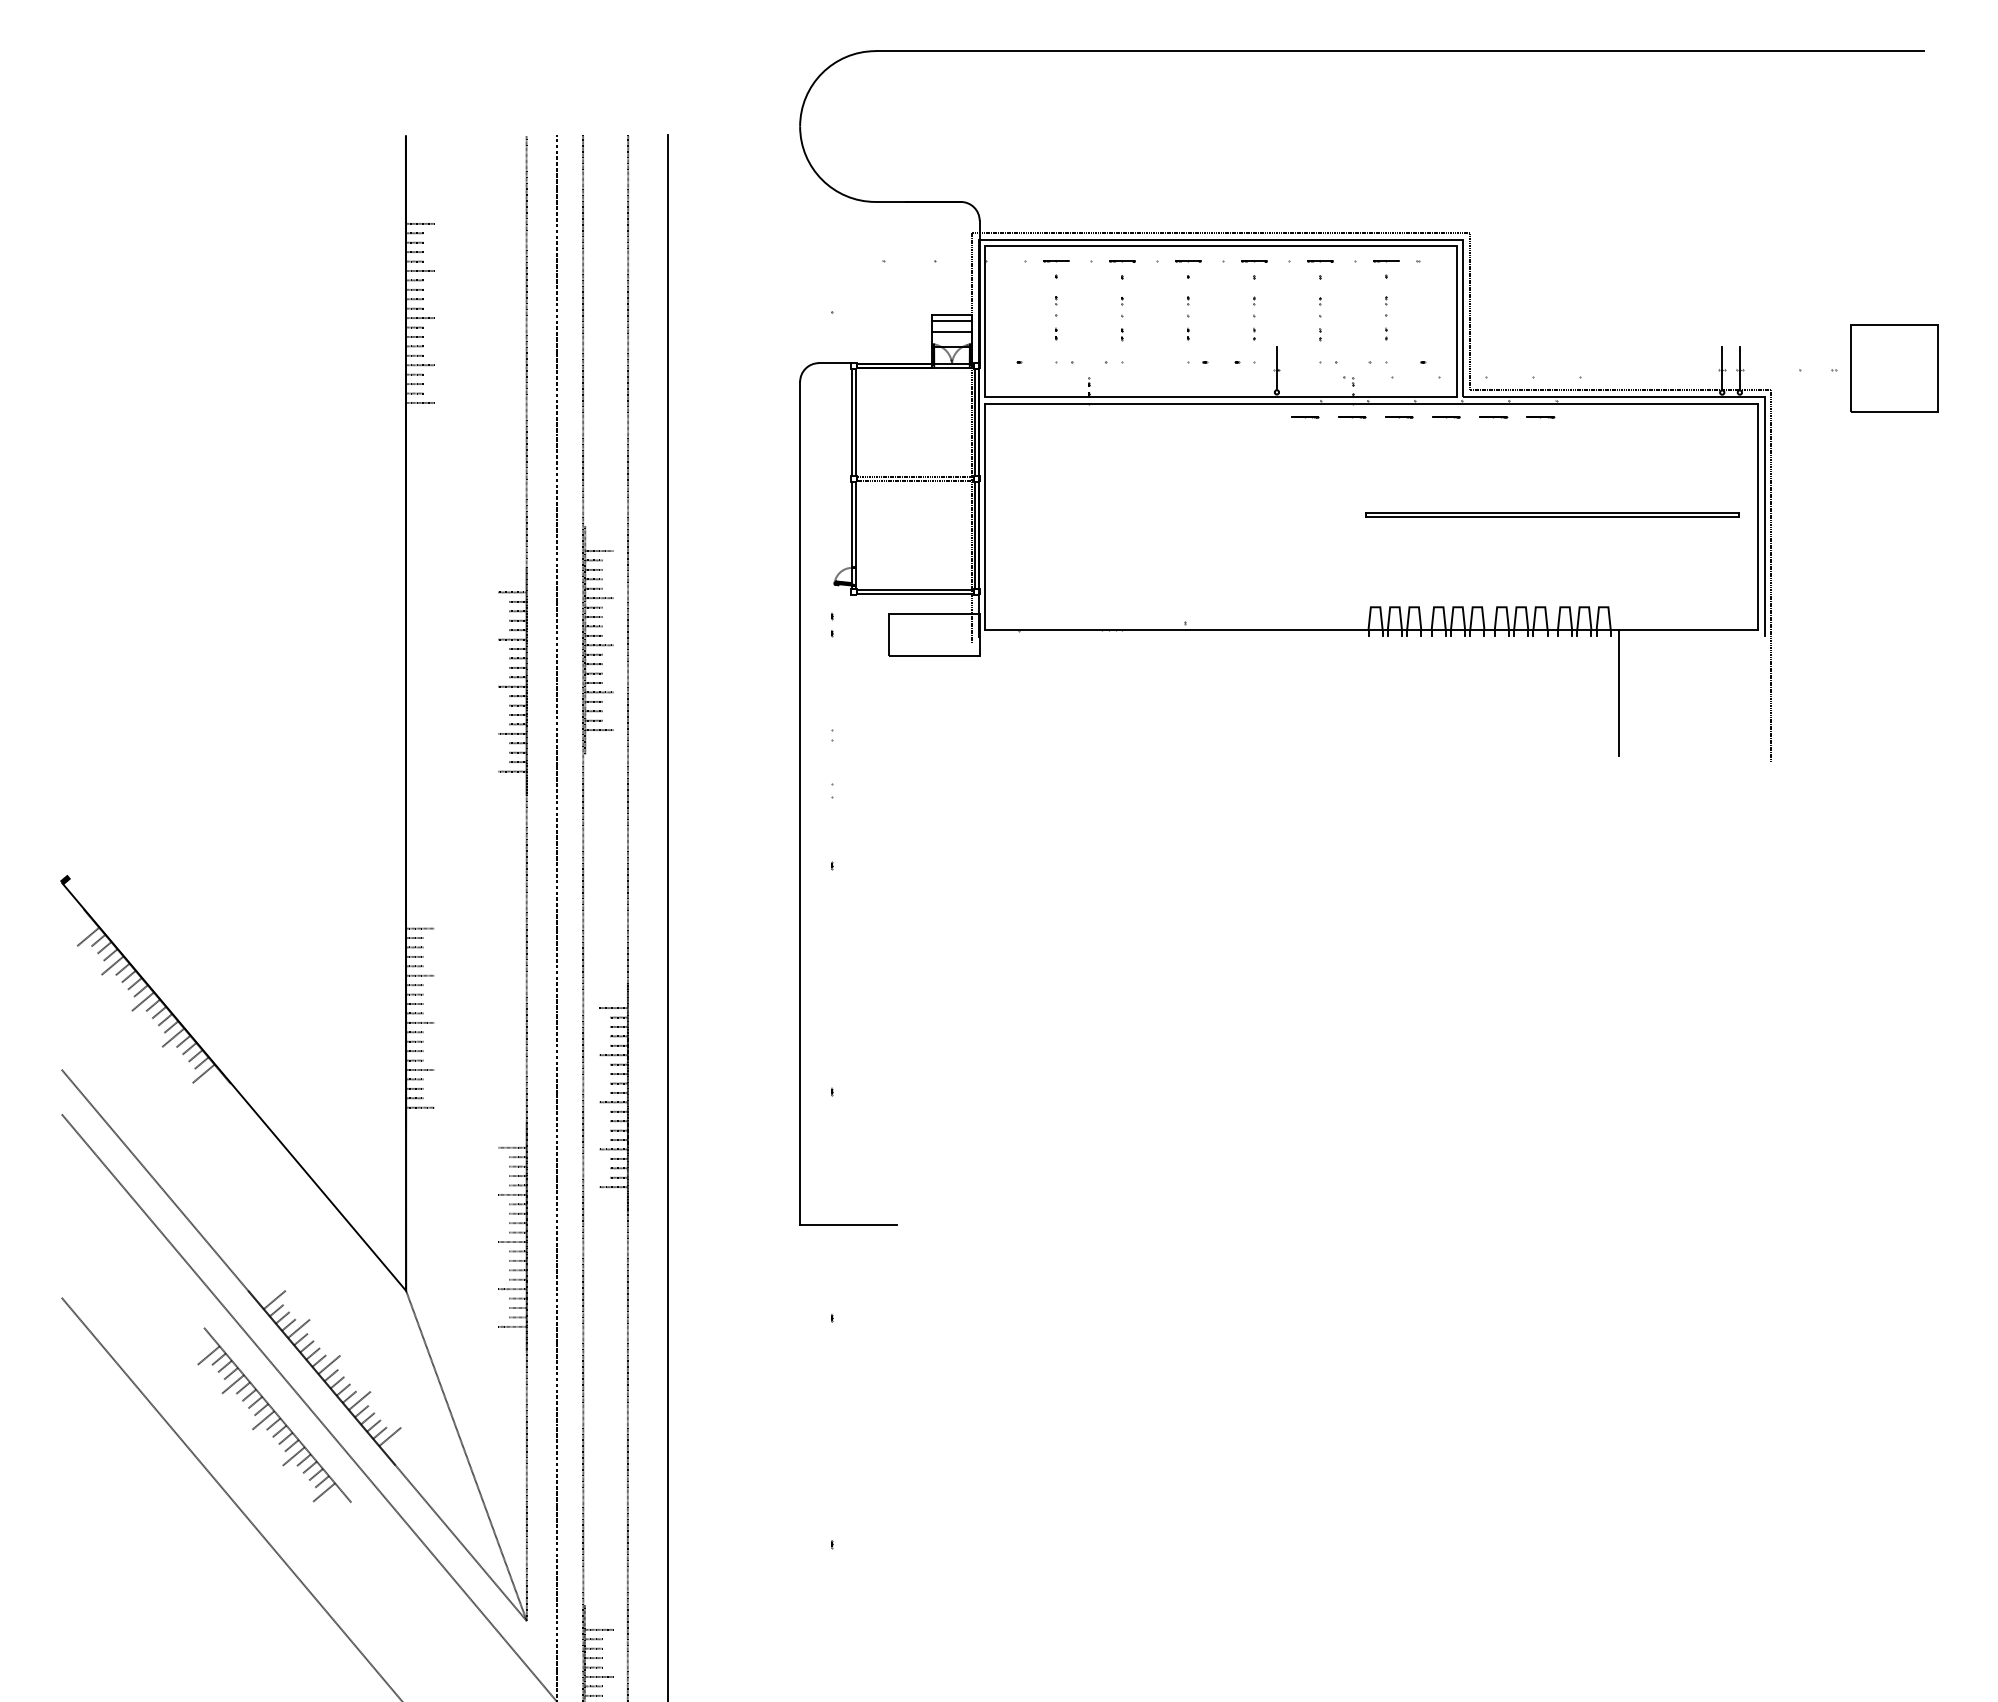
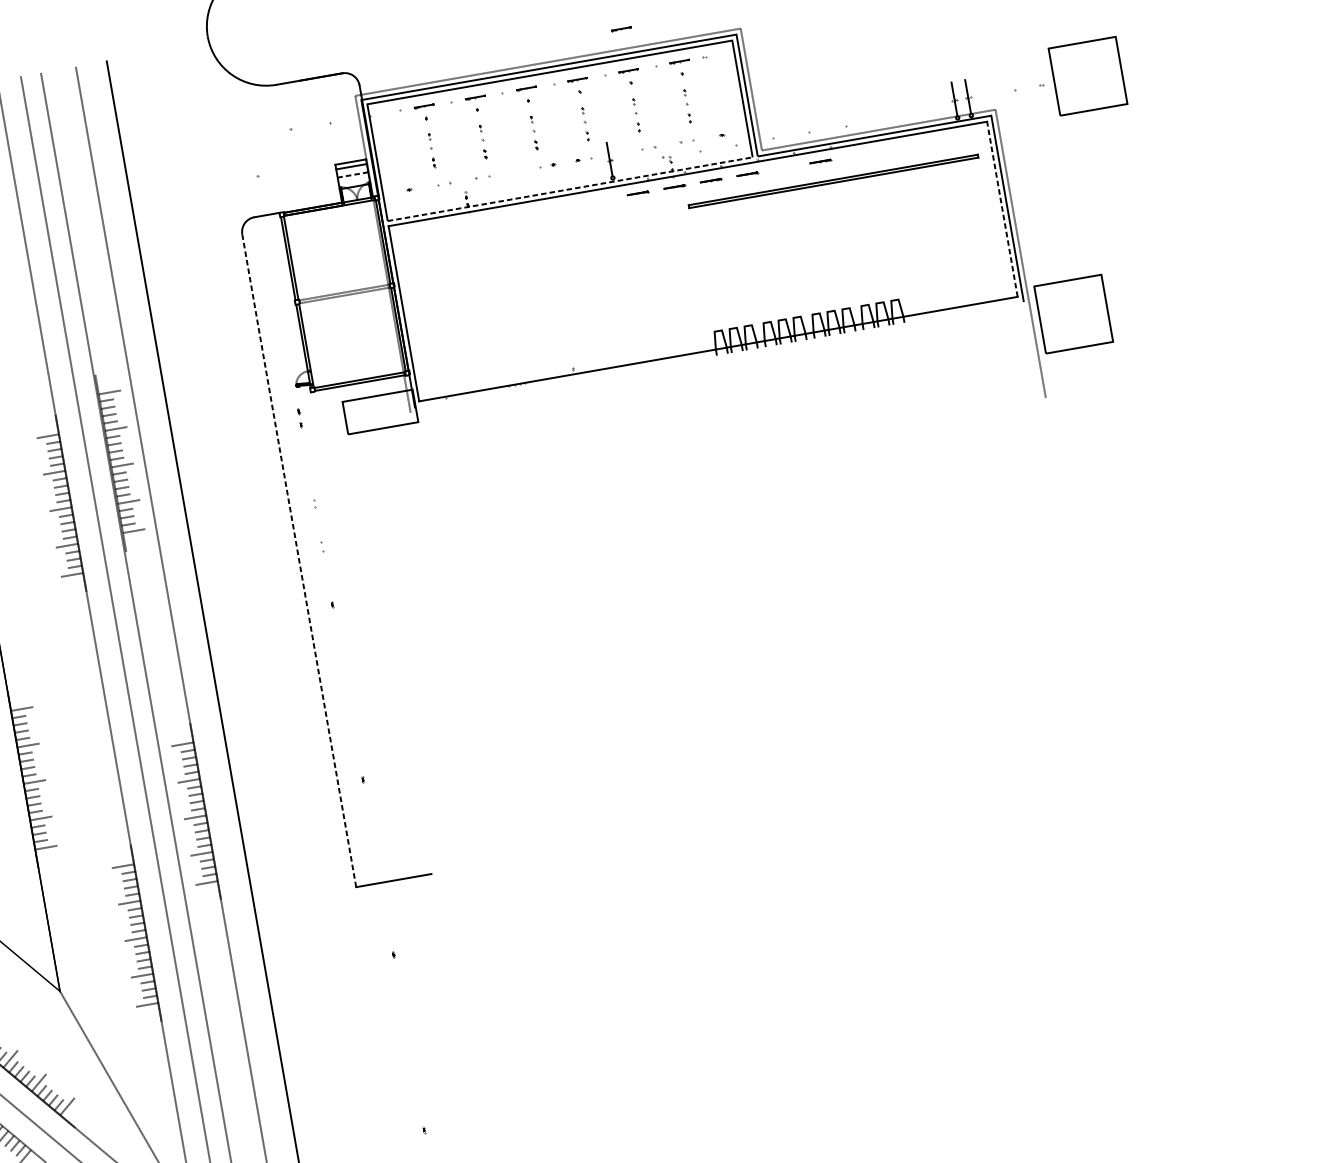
line: (1320, 207) -> (621, 28), added
line: (951, 331) -> (352, 174), solid -> dashed
line: (1220, 397) -> (569, 189), solid -> dashed
line: (1493, 417) -> (783, 168), removed
part: (1552, 514) -> (833, 181), moved
line: (1758, 516) -> (1002, 209), solid -> dashed
part: (1824, 663) -> (1073, 313), added
line: (1618, 692) -> (917, 364), removed
line: (800, 803) -> (299, 560), solid -> dashed

